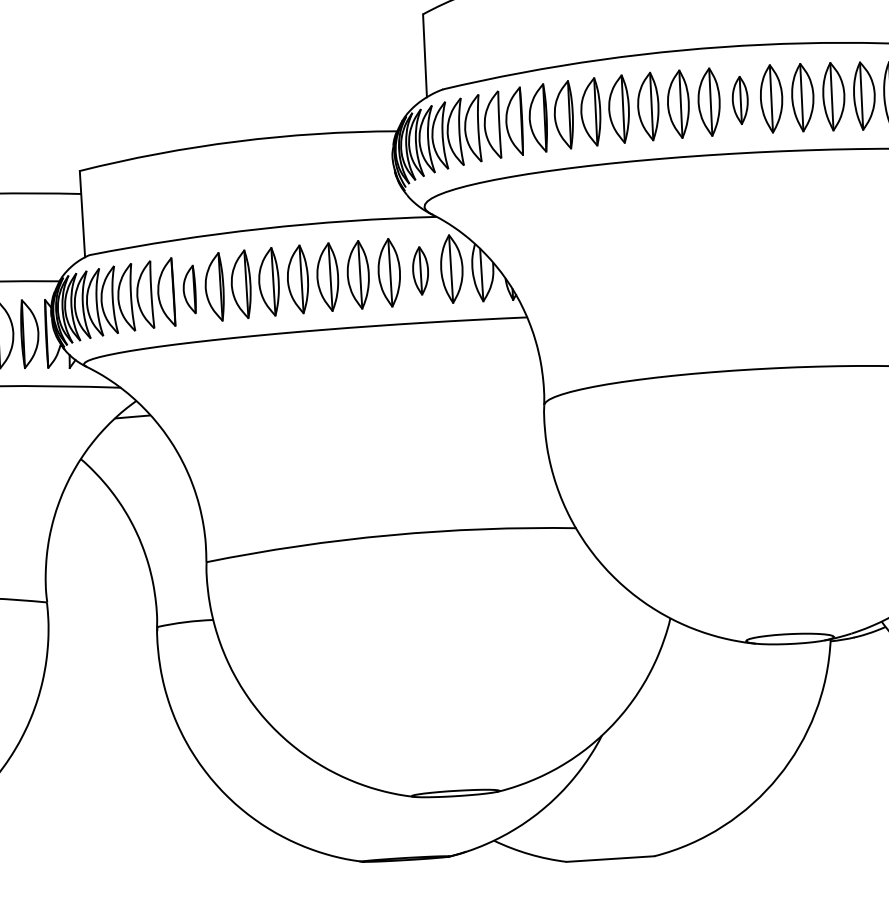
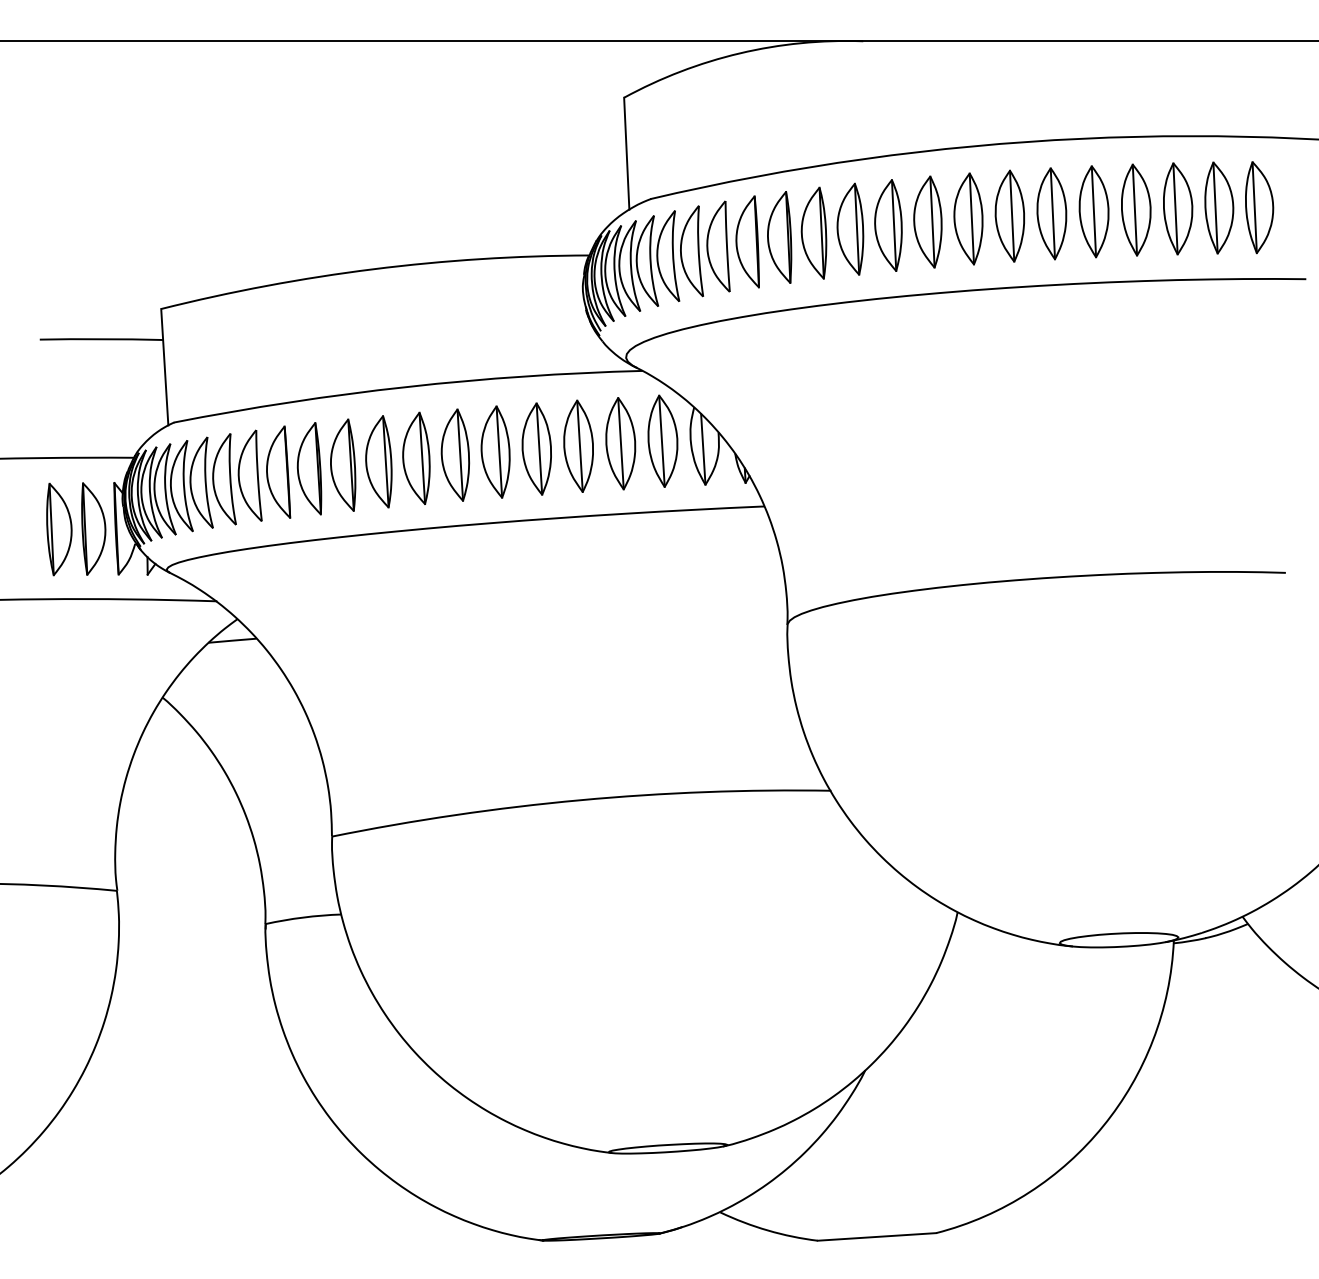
part: (739, 100) -> (1051, 213), size x1.43
part: (420, 270) -> (620, 443), size x1.43
part: (189, 289) -> (309, 468), size x1.43

